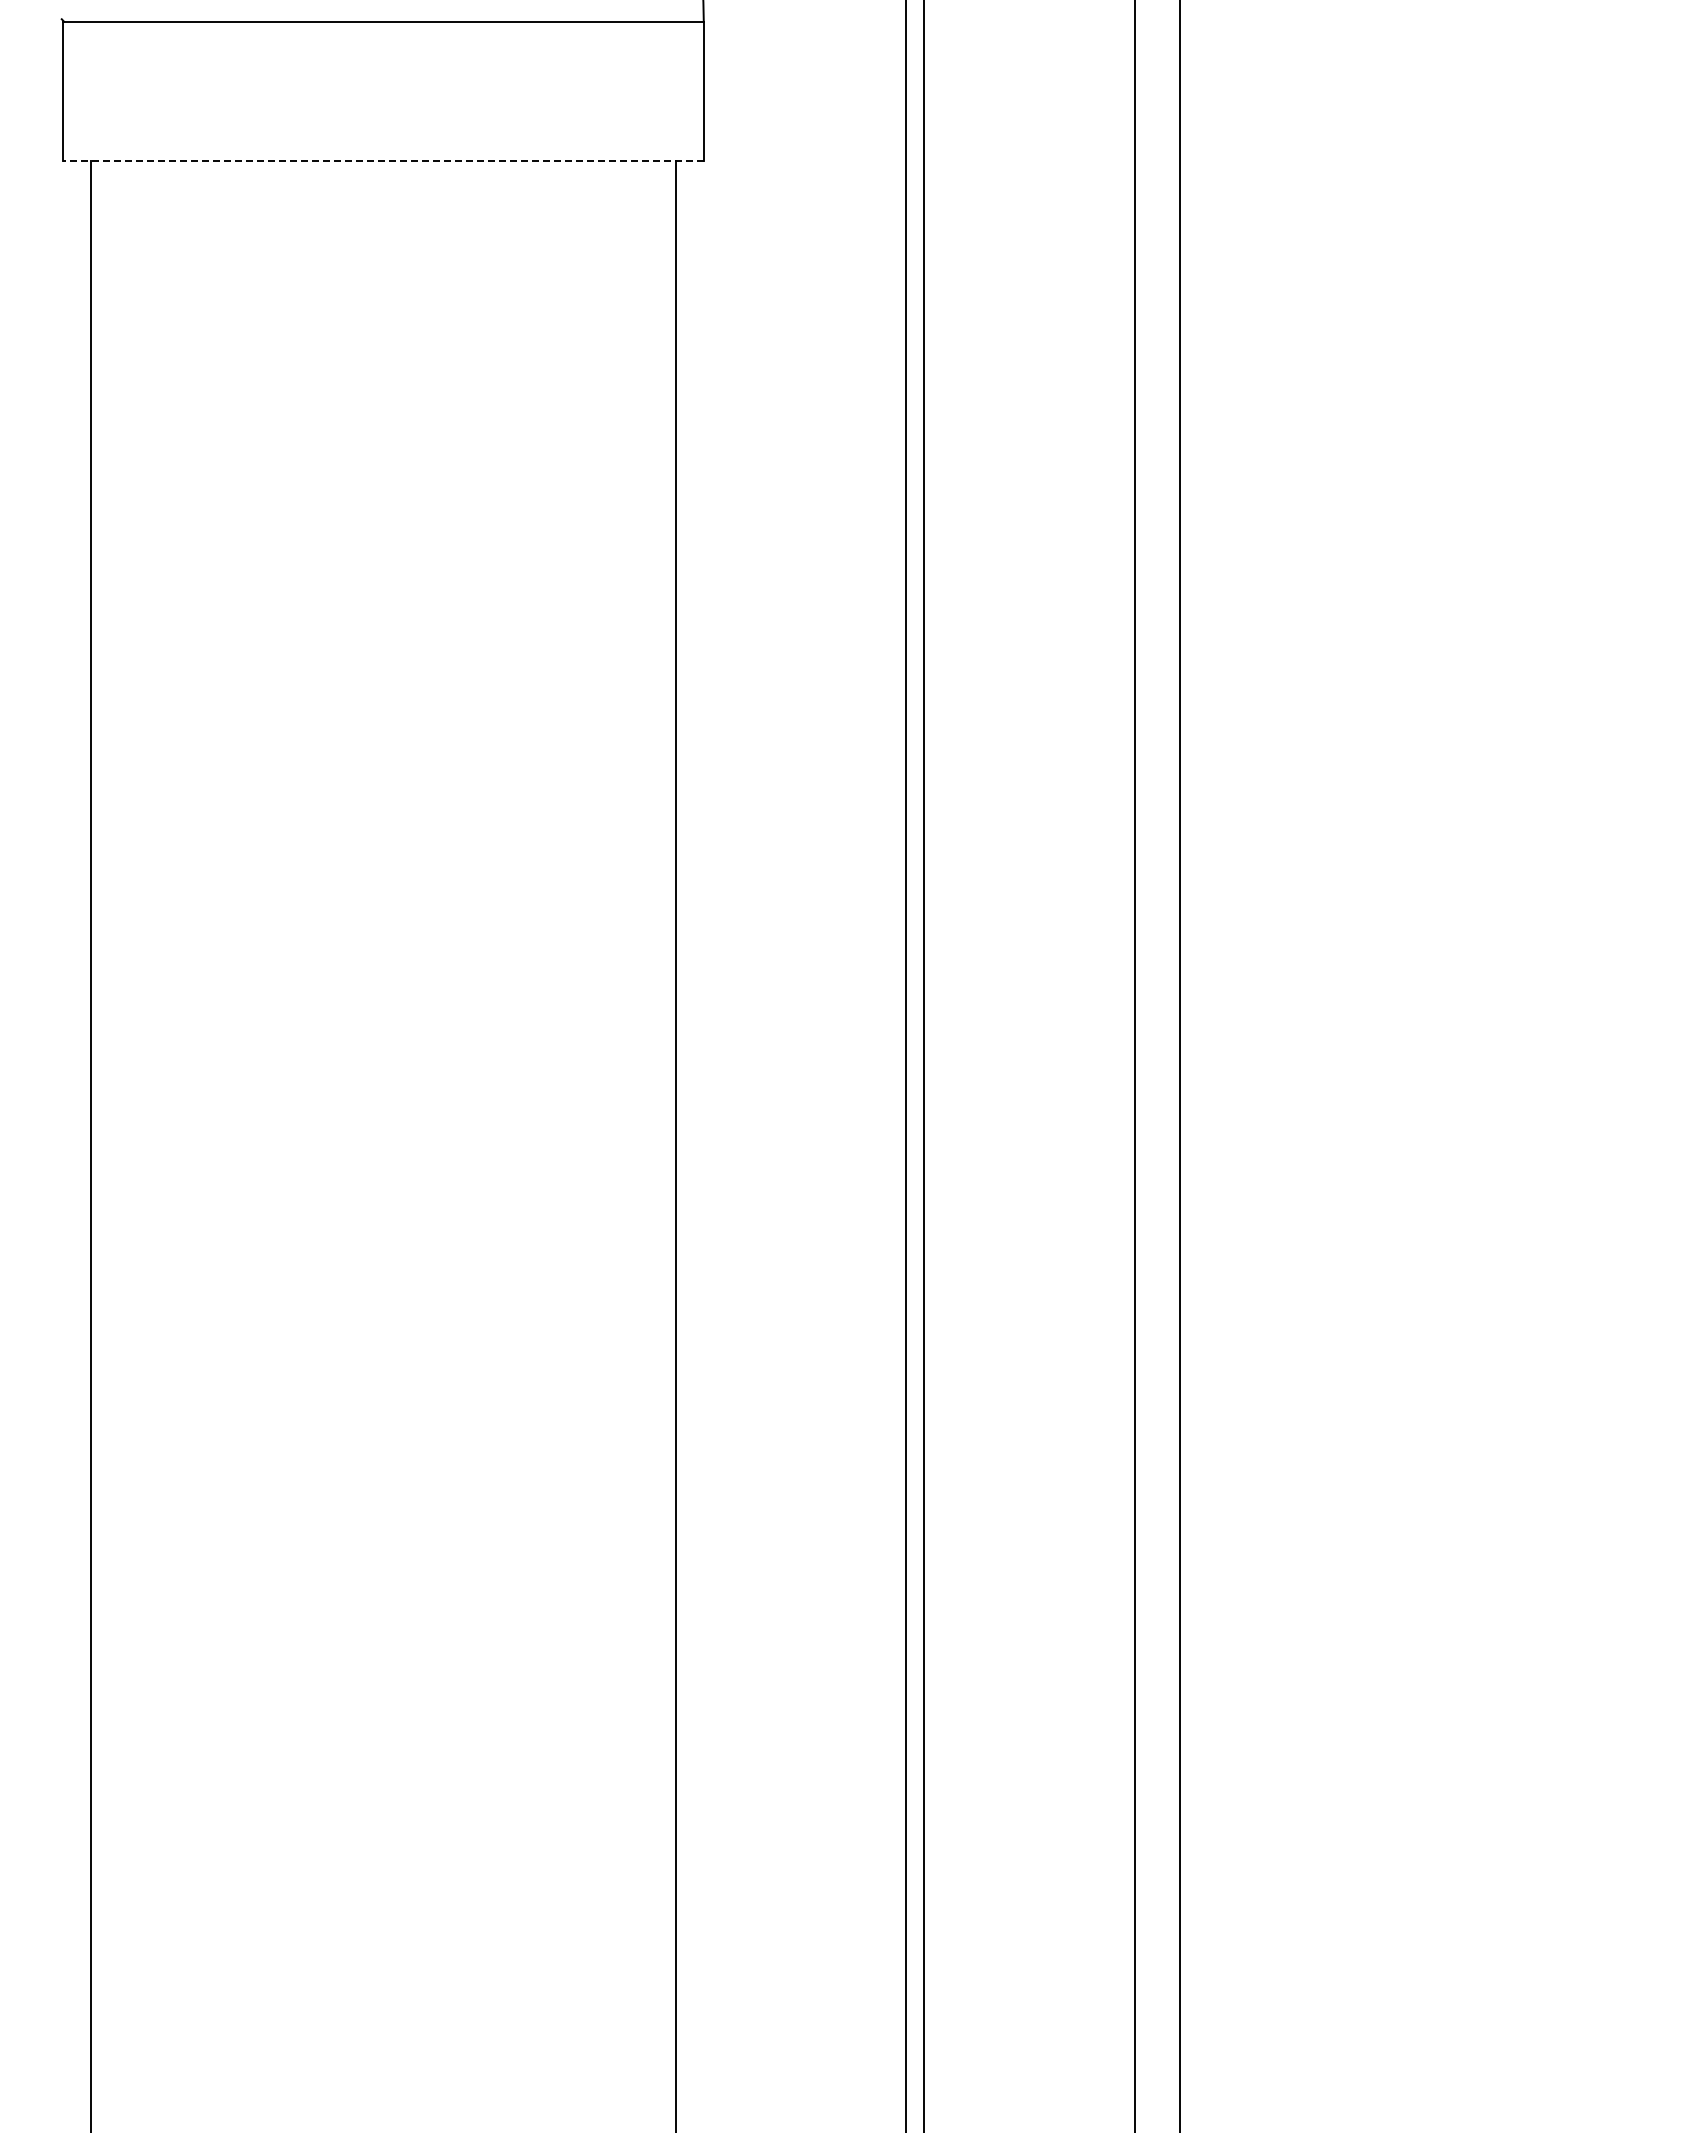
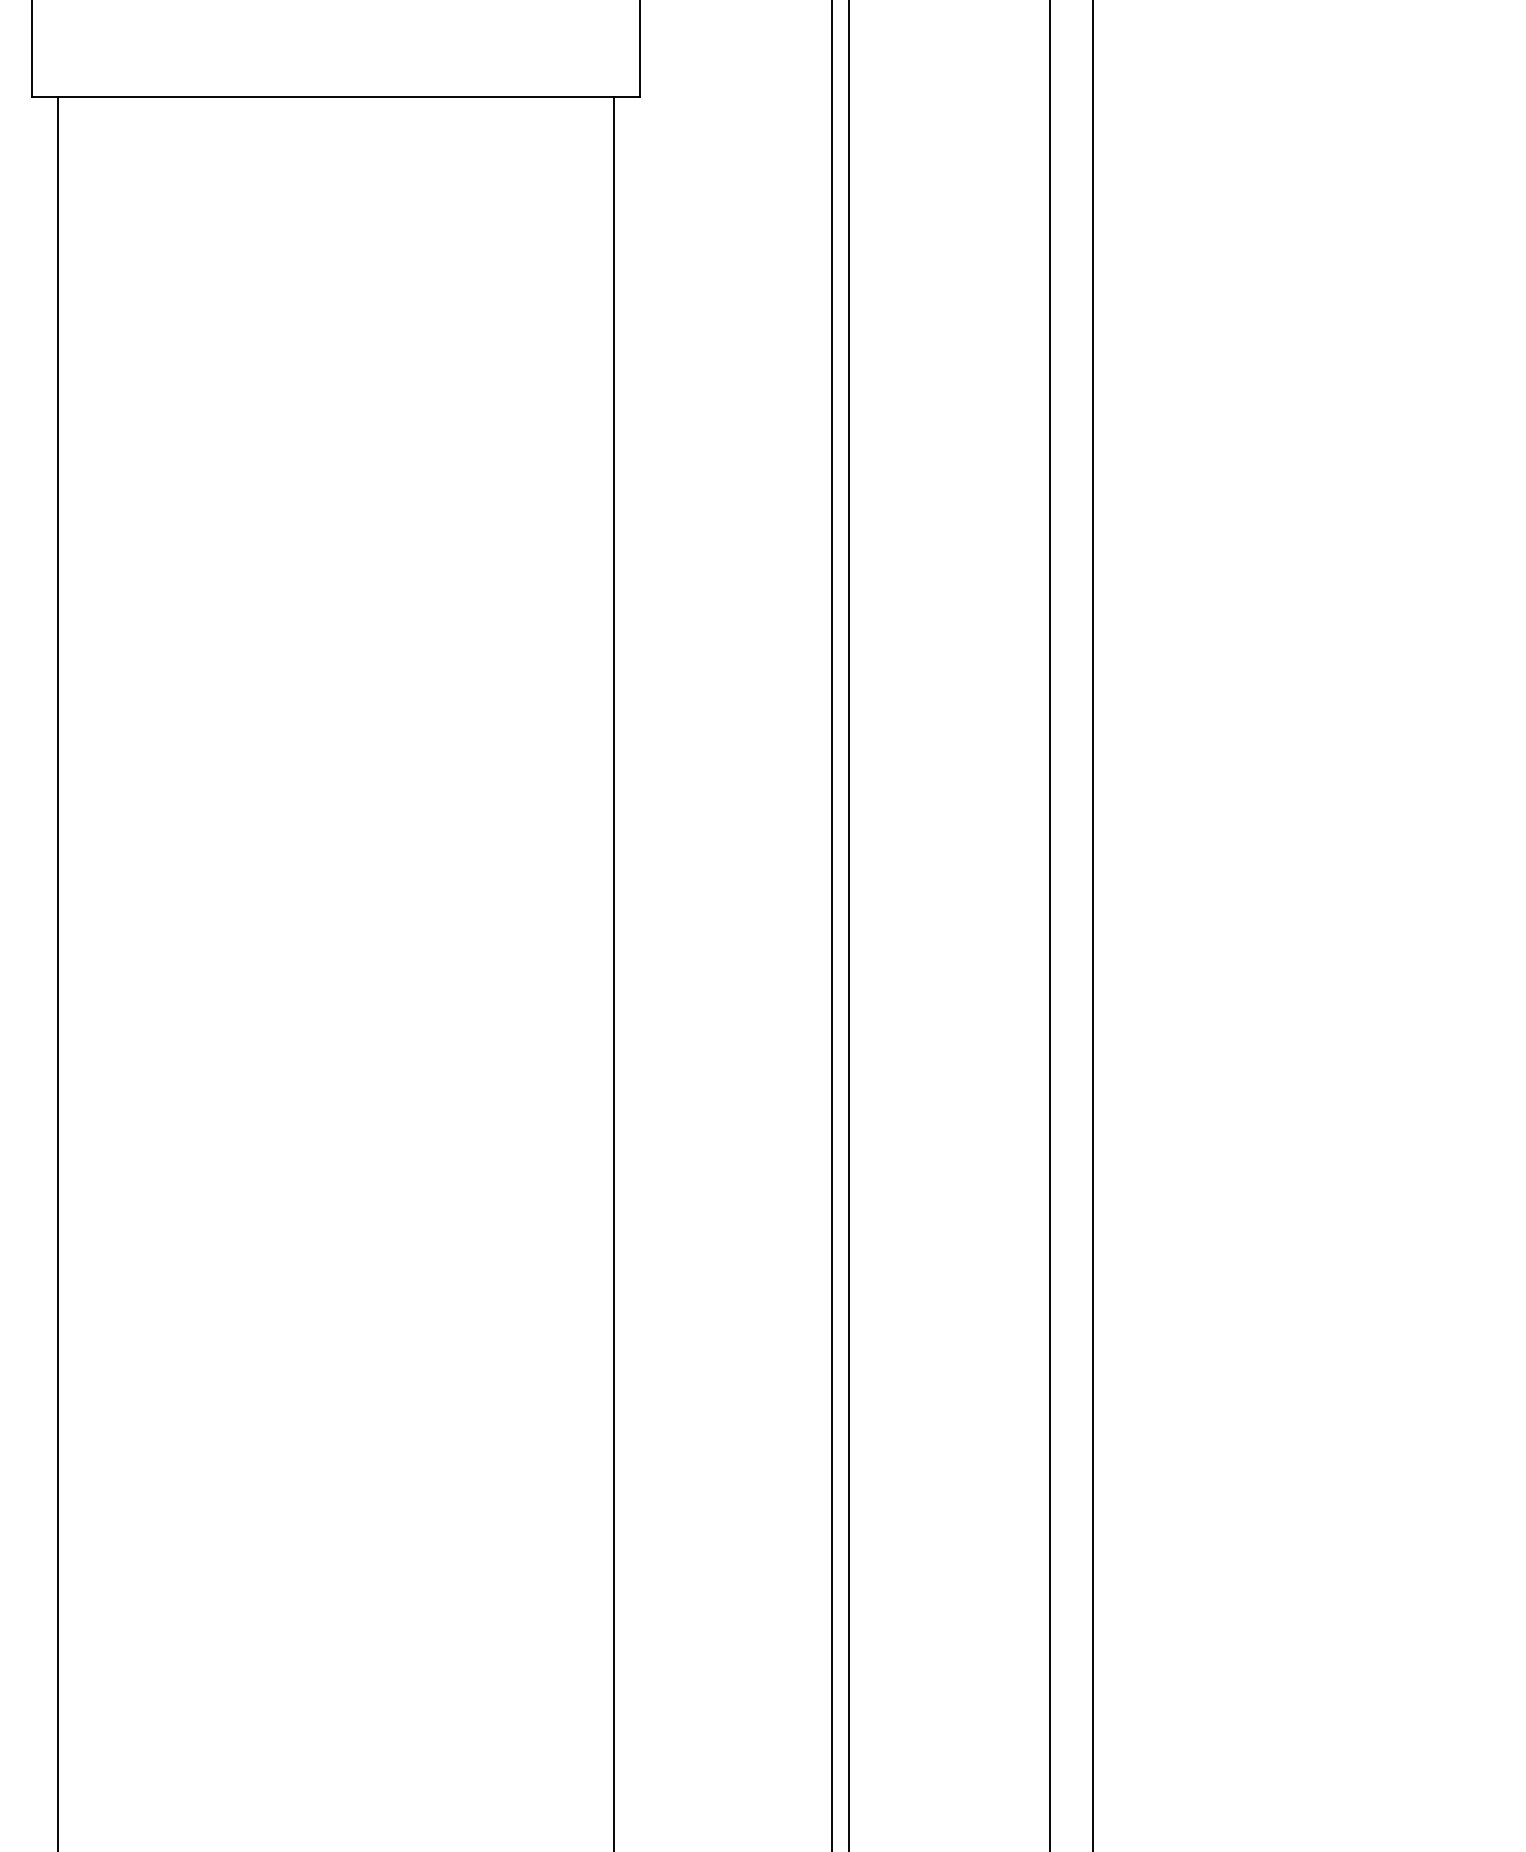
line: (383, 160) -> (335, 96), dashed -> solid

